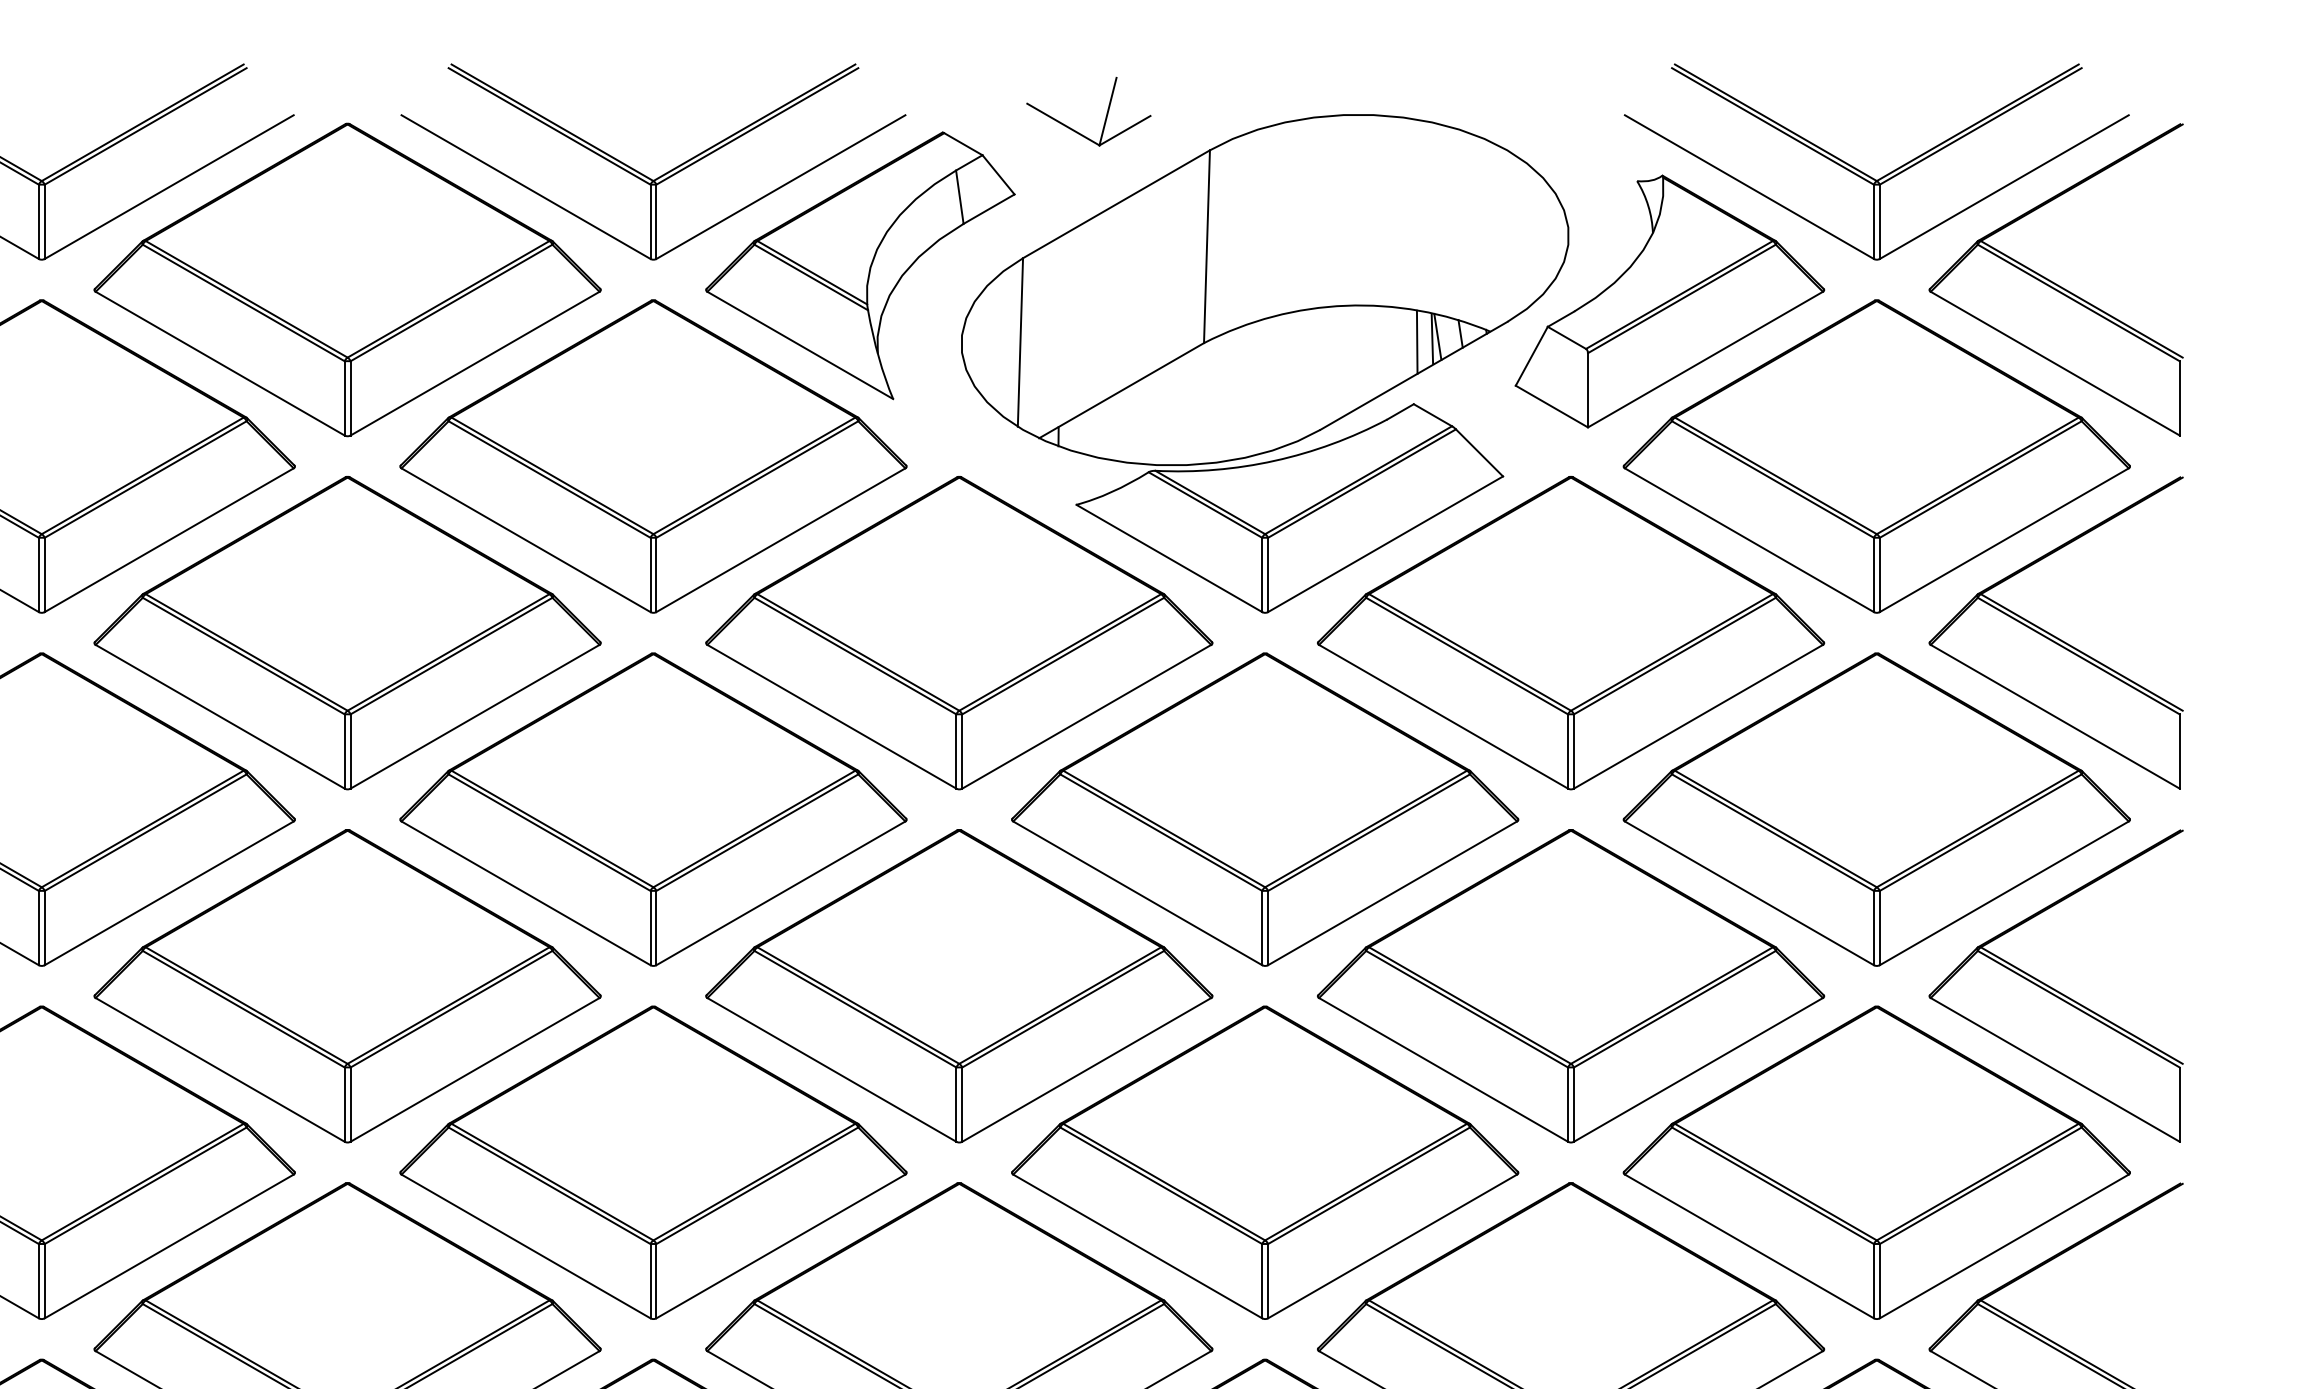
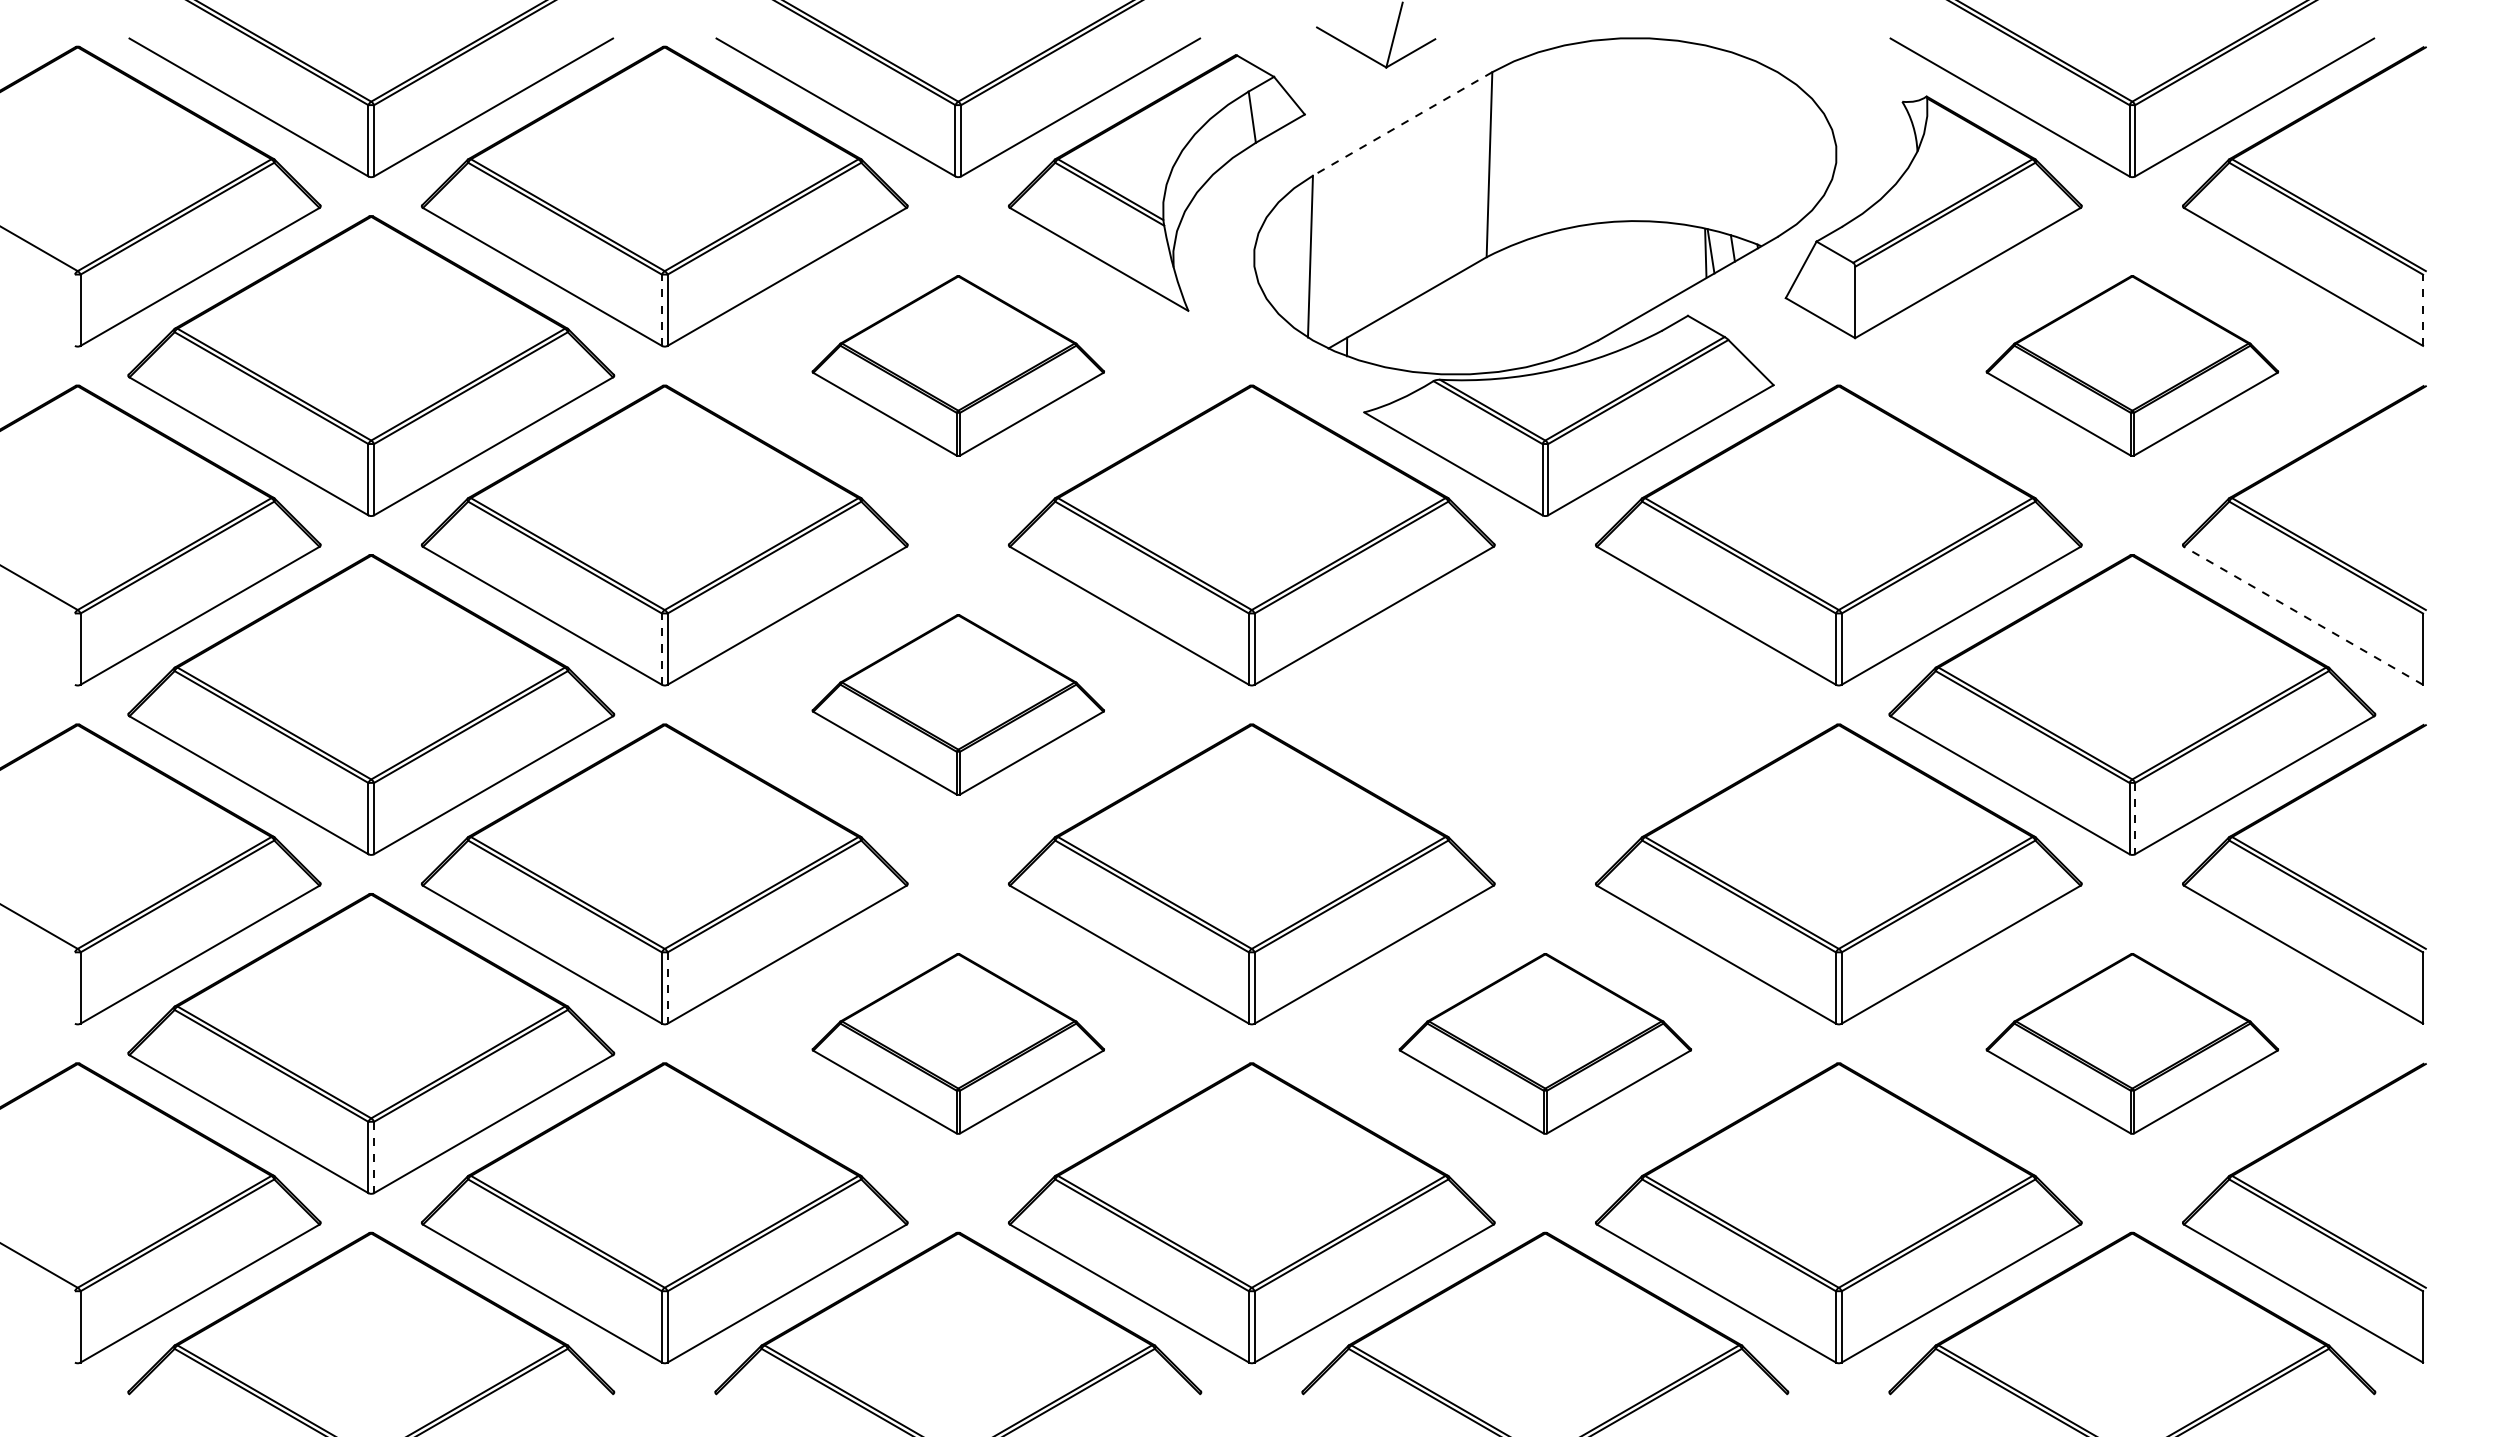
line: (1116, 203) -> (1402, 123), solid -> dashed
line: (1417, 342) -> (1691, 256), removed
line: (344, 398) -> (661, 310), solid -> dashed
line: (2180, 398) -> (2423, 310), solid -> dashed
part: (653, 455) -> (958, 365), size x0.6
part: (1877, 455) -> (2132, 365), size x0.6
line: (2055, 716) -> (2303, 615), solid -> dashed
line: (344, 751) -> (661, 649), solid -> dashed
part: (653, 809) -> (958, 704), size x0.6
part: (1265, 809) -> (1545, 704), removed
line: (1880, 927) -> (2135, 818), solid -> dashed
line: (350, 1105) -> (667, 988), solid -> dashed
part: (653, 1162) -> (958, 1043), size x0.6
part: (1265, 1162) -> (1545, 1043), size x0.6
part: (1877, 1162) -> (2132, 1043), size x0.6
line: (45, 1281) -> (374, 1157), solid -> dashed

